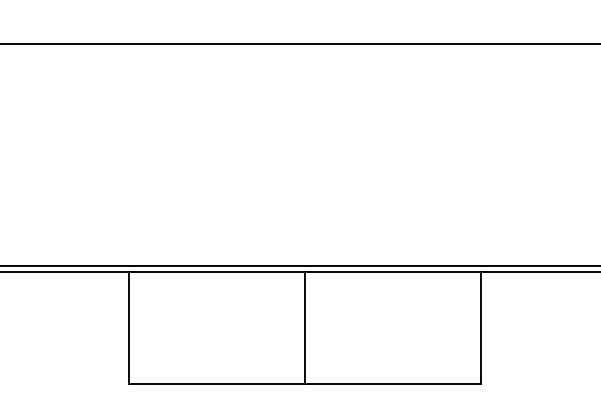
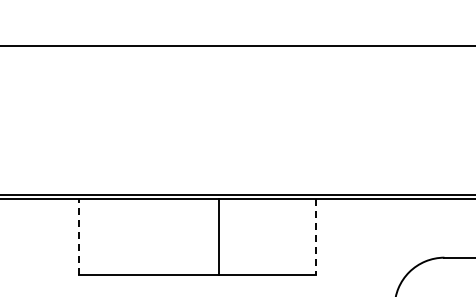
line: (128, 327) -> (79, 236), solid -> dashed
line: (304, 327) -> (218, 236), moved
line: (481, 327) -> (316, 236), solid -> dashed

